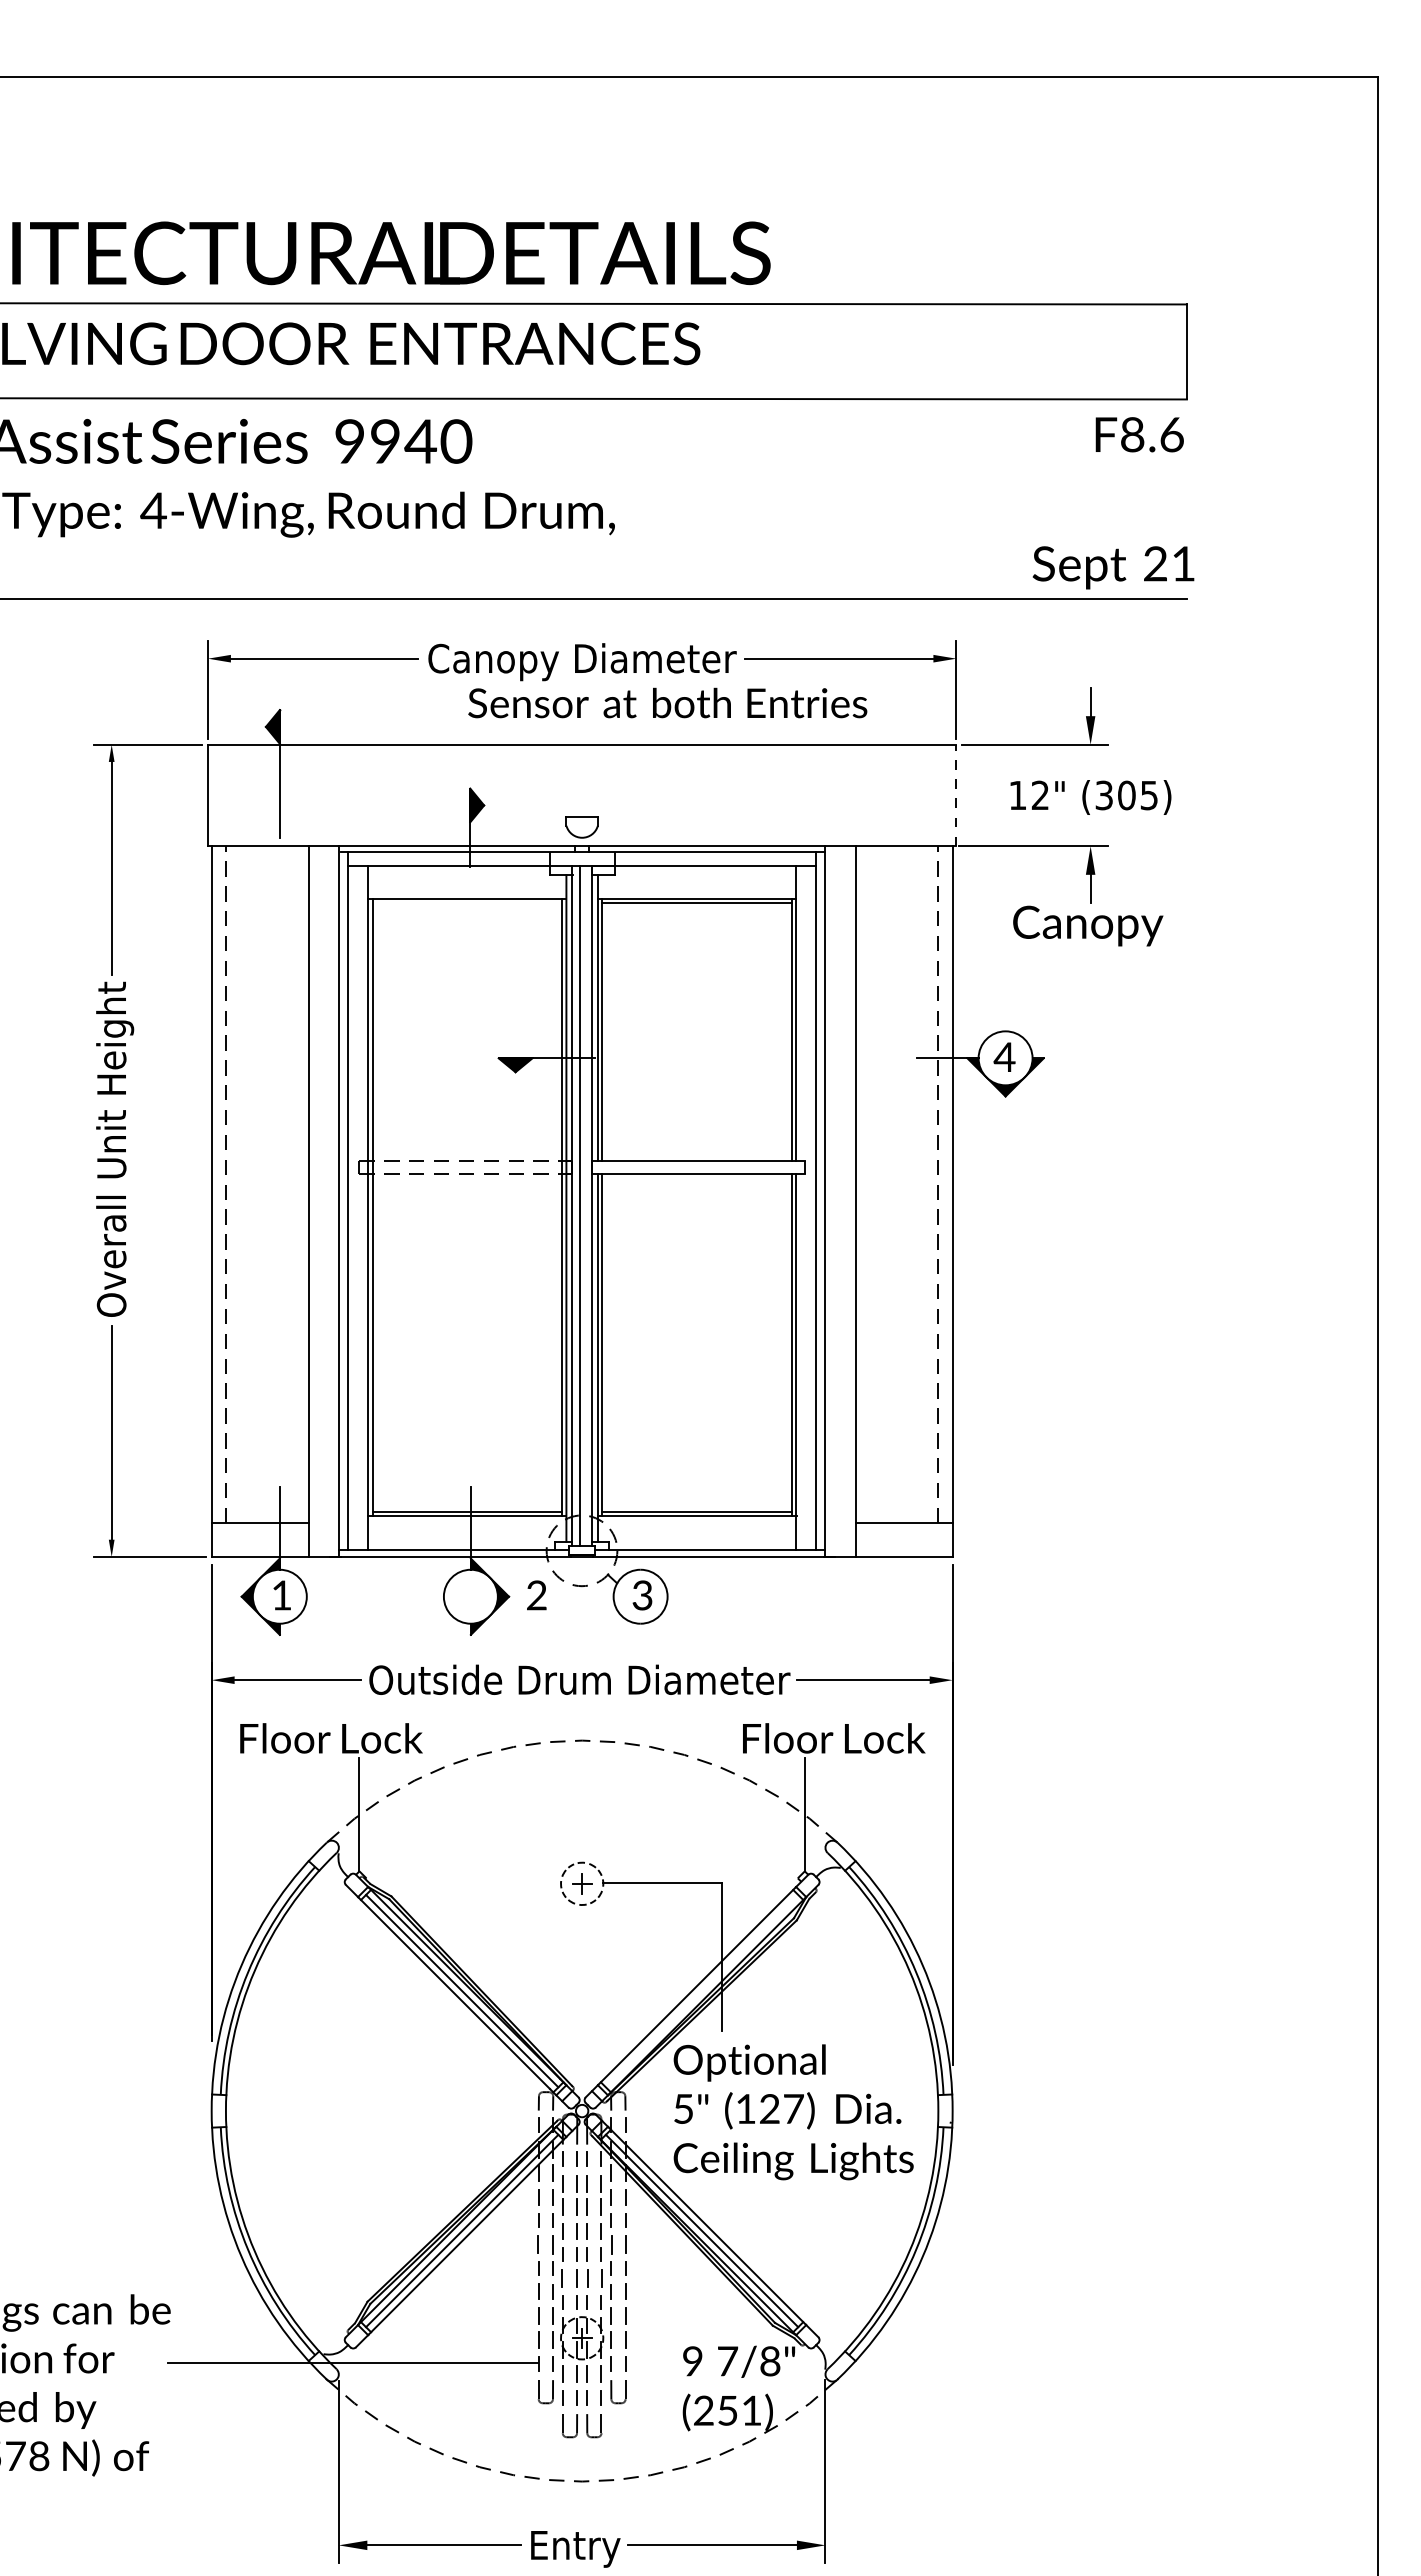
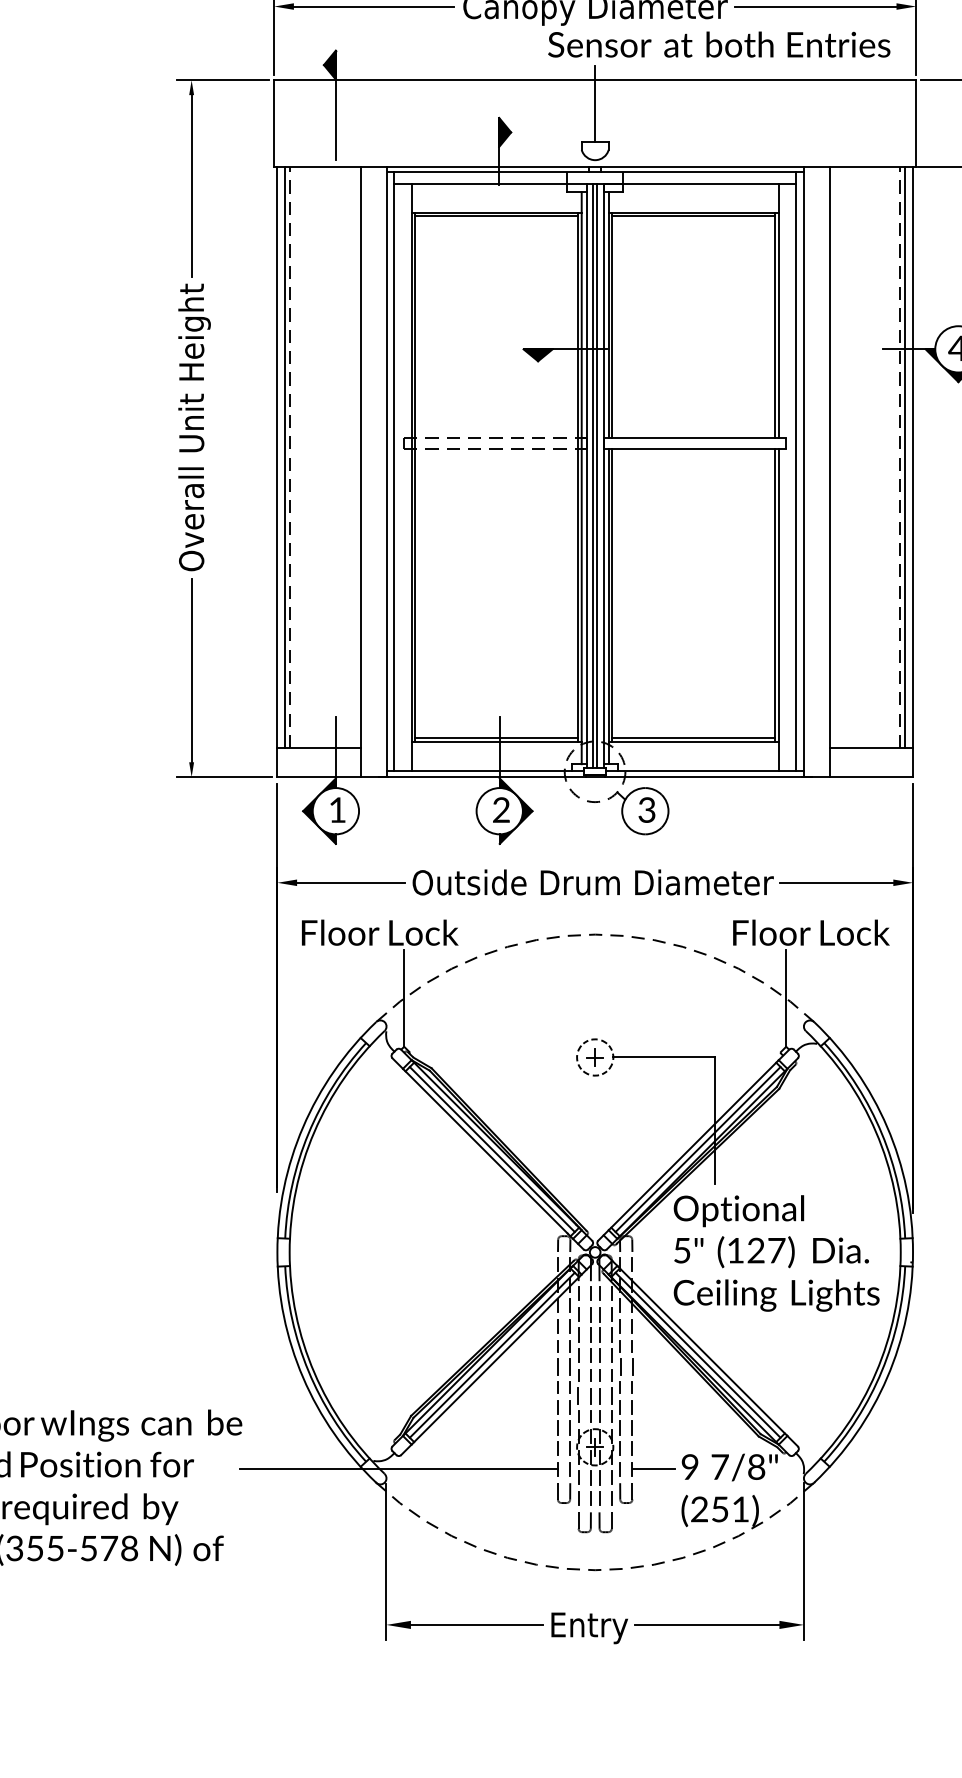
text: (667, 702) -> (719, 44), moved
line: (582, 772) -> (595, 104), added
line: (956, 795) -> (916, 123), dashed -> solid
line: (467, 903) -> (496, 216), added
line: (220, 1184) -> (284, 457), added
line: (943, 1184) -> (905, 457), added
line: (584, 1205) -> (597, 475), added
text: (536, 1595) -> (501, 810), moved
line: (701, 1990) -> (697, 1148), added
line: (650, 2363) -> (653, 1468), added

